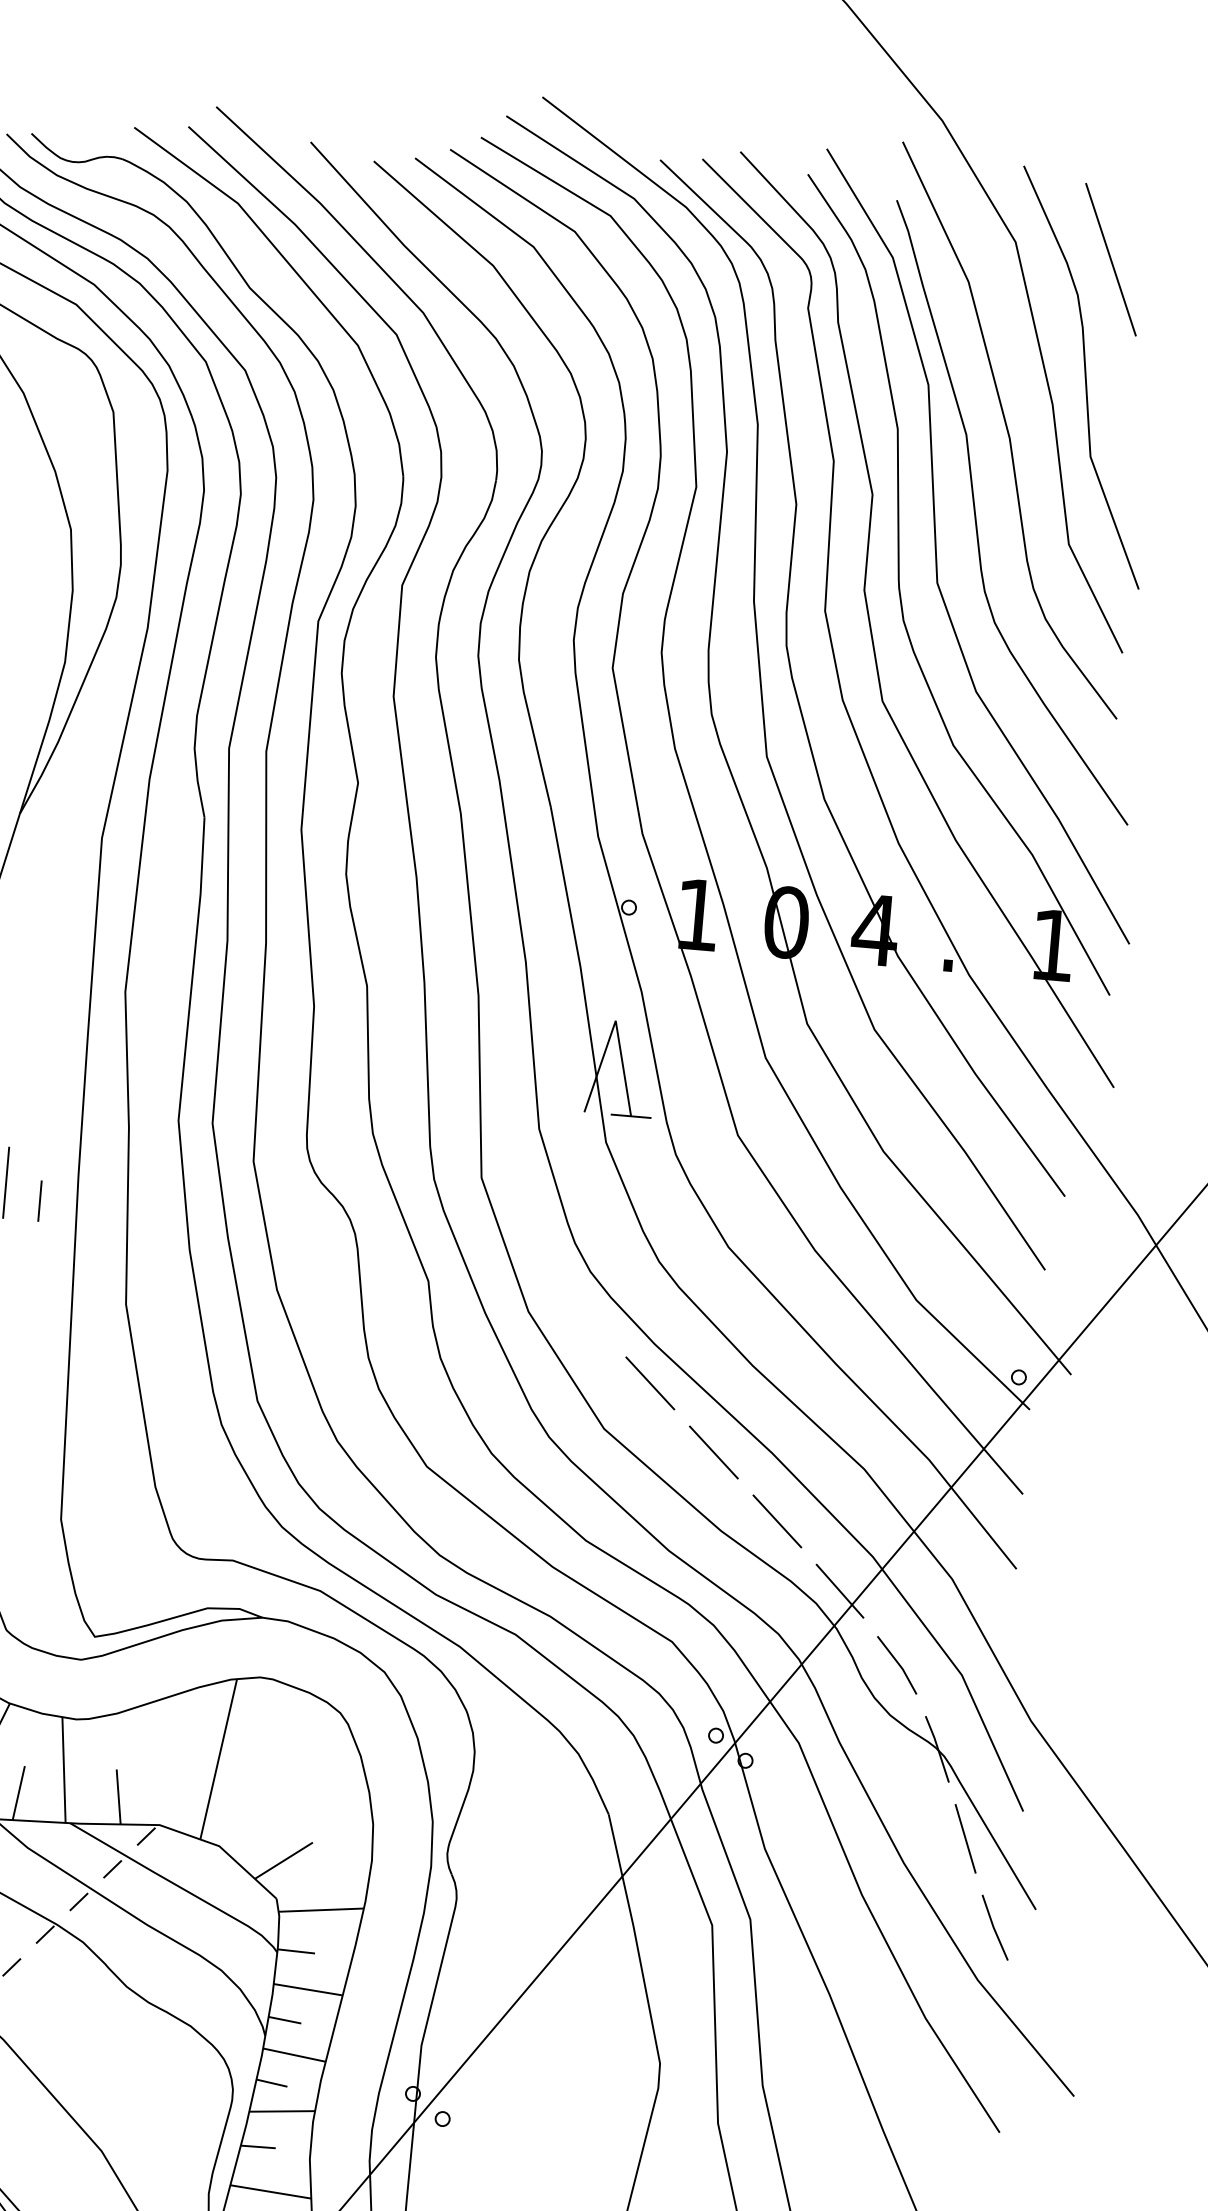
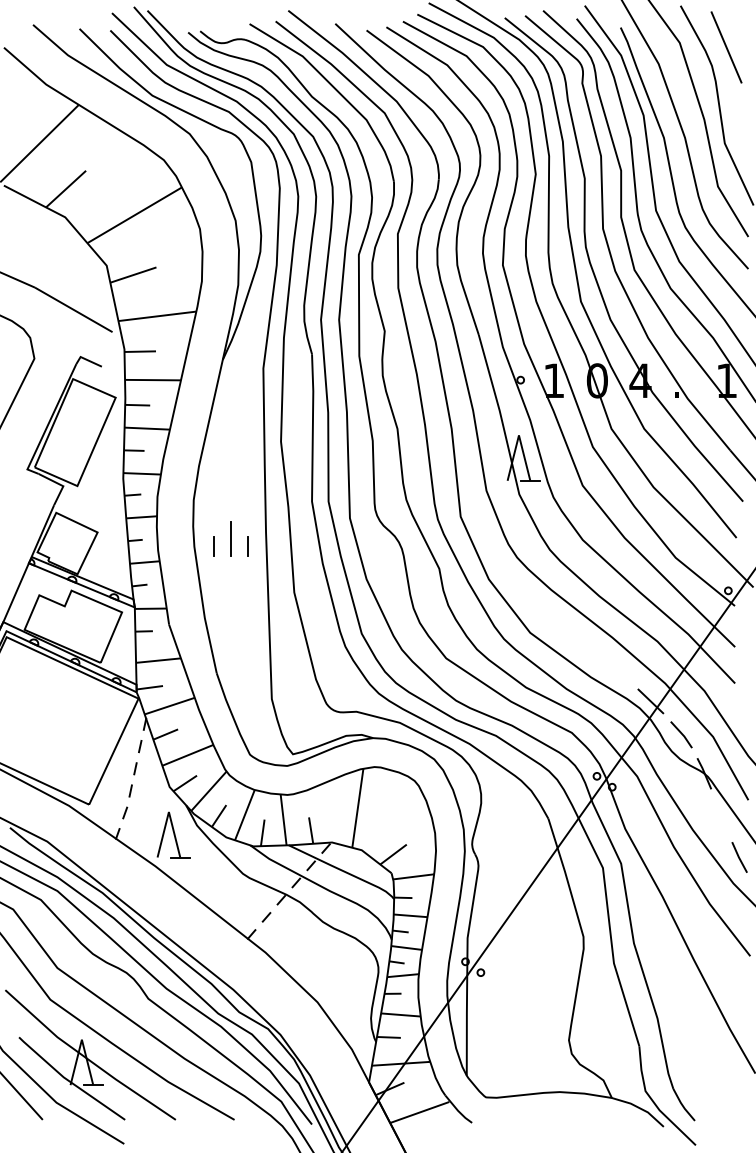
line: (650, 1382) -> (550, 608), removed
line: (712, 1451) -> (583, 639), removed
line: (777, 1519) -> (617, 669), removed
line: (965, 1838) -> (721, 815), removed

